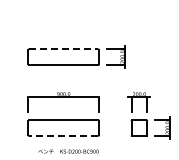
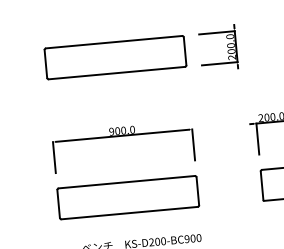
line: (64, 49) -> (115, 42), dashed -> solid
line: (63, 135) -> (129, 212), dashed -> solid

